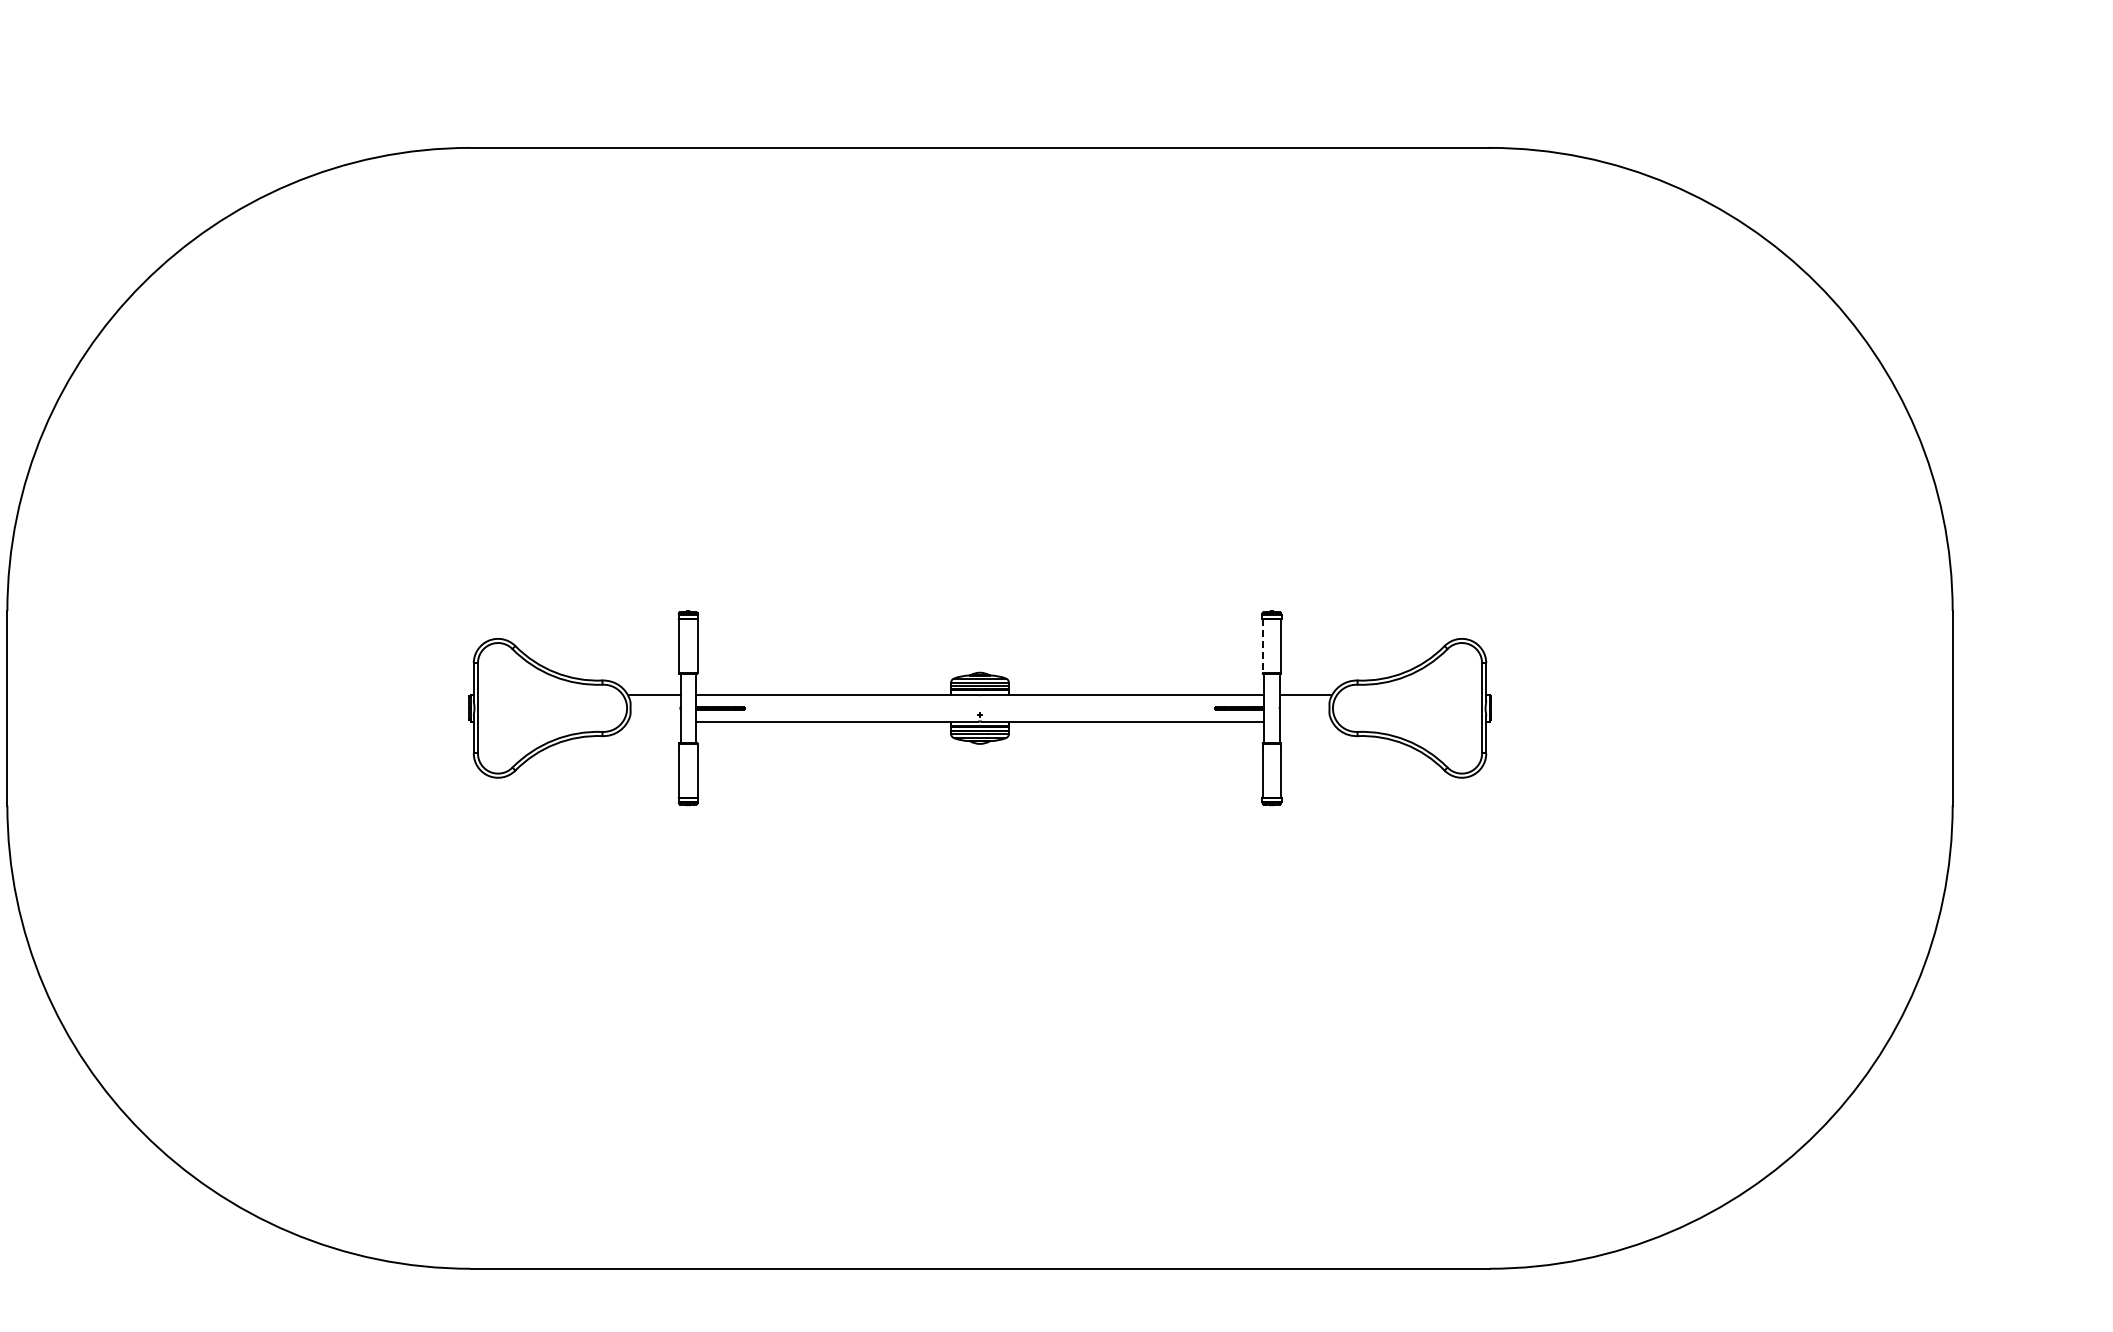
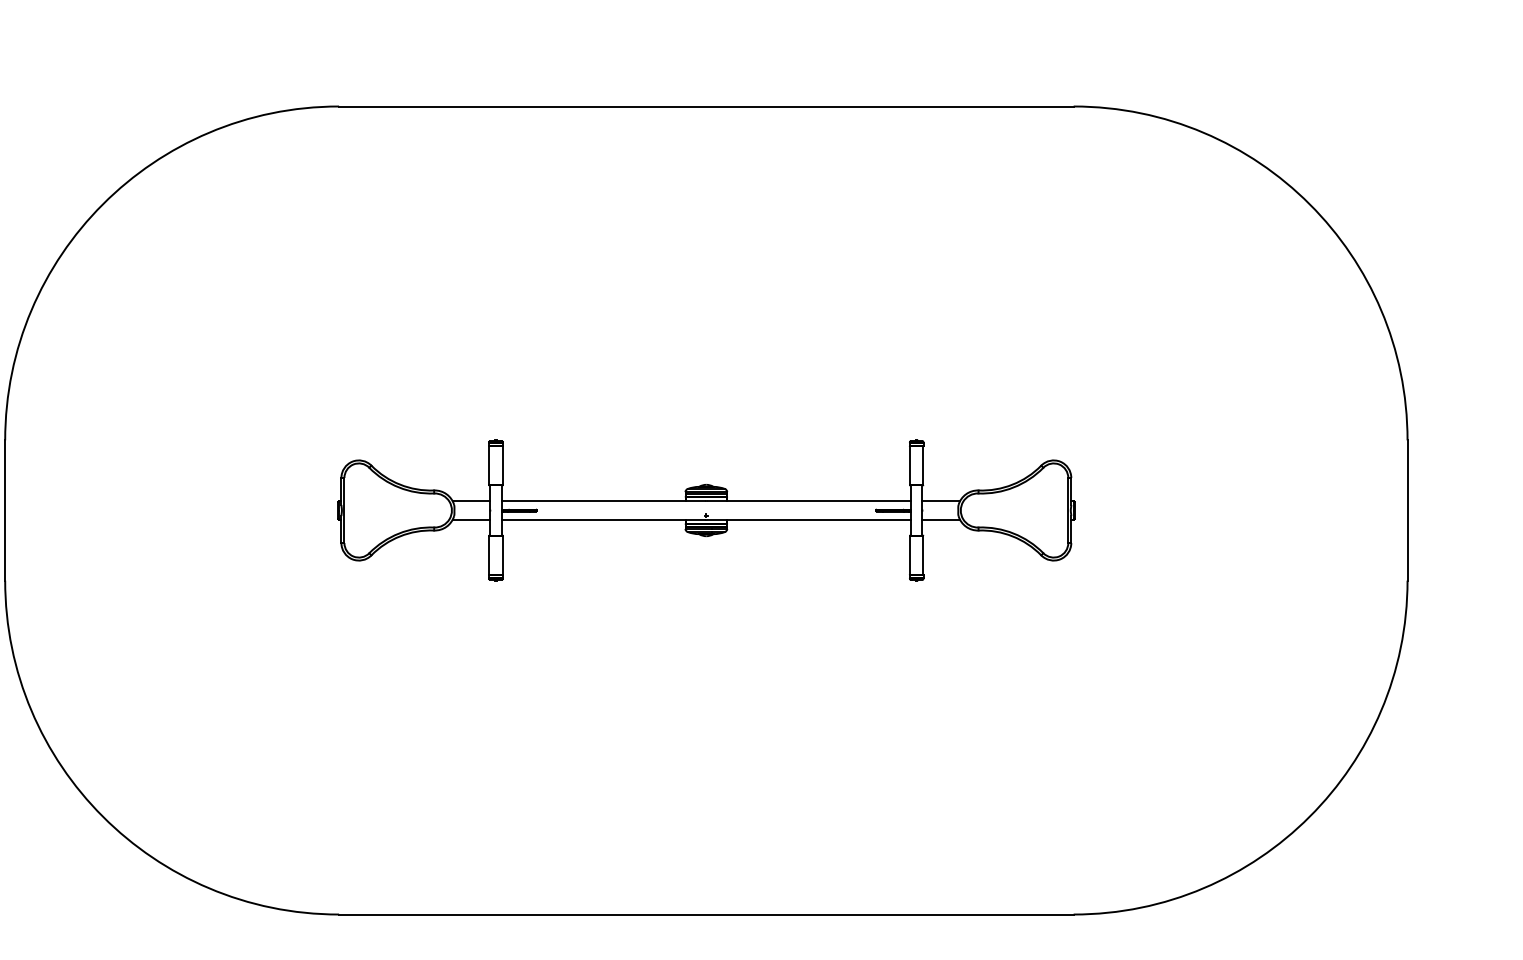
line: (1262, 646) -> (910, 465), dashed -> solid
line: (653, 721) -> (470, 520), added
line: (1305, 721) -> (941, 520), added

